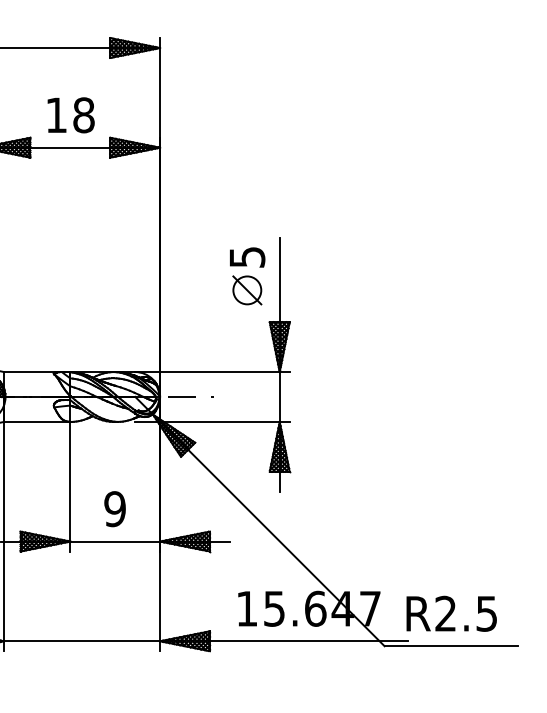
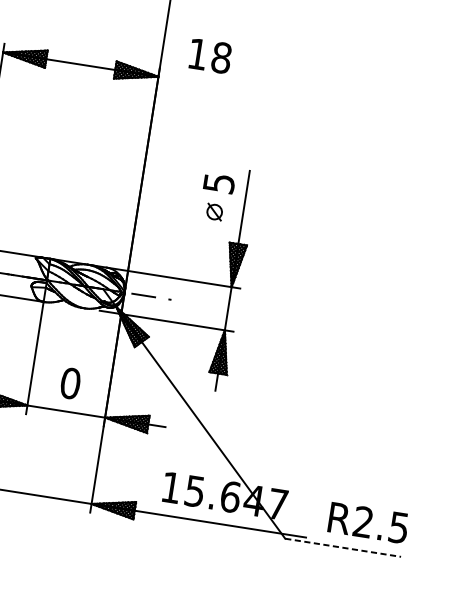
text: (70, 115) -> (209, 56), moved
part: (247, 290) -> (214, 212), size x0.6
text: (114, 509) -> (69, 383), 9 -> 0
text: (451, 613) -> (368, 522), moved
line: (451, 646) -> (343, 547), solid -> dashed

